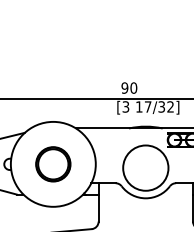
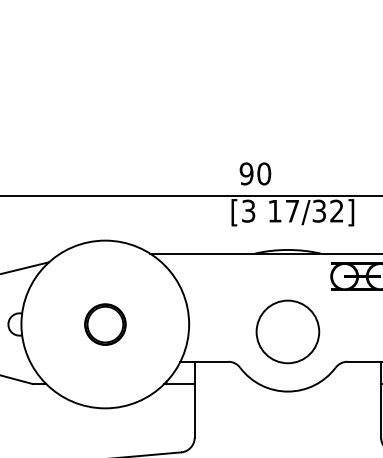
part: (53, 164) -> (105, 324), size x0.6
circle: (145, 167) -> (287, 330), size x0.7

